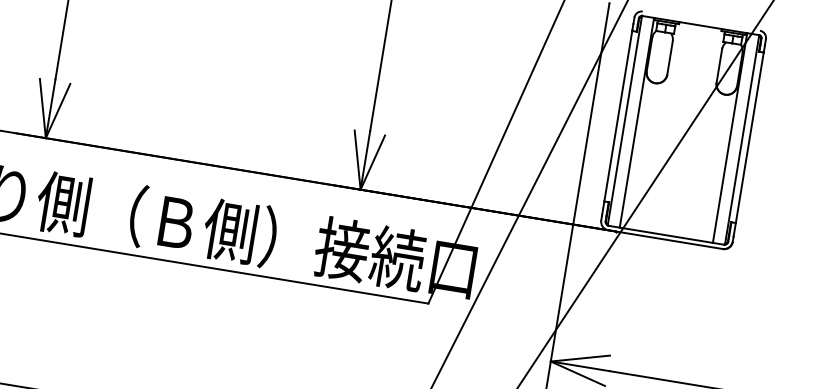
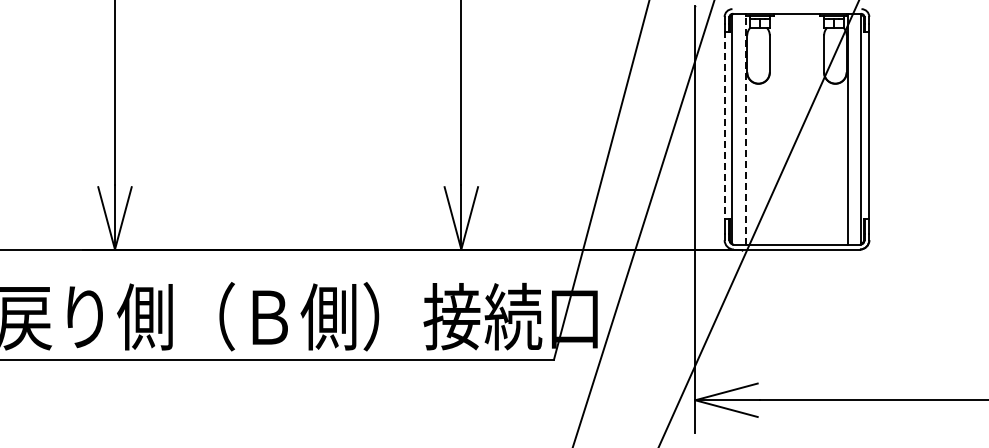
line: (618, 116) -> (724, 125), solid -> dashed
line: (636, 121) -> (745, 128), solid -> dashed

